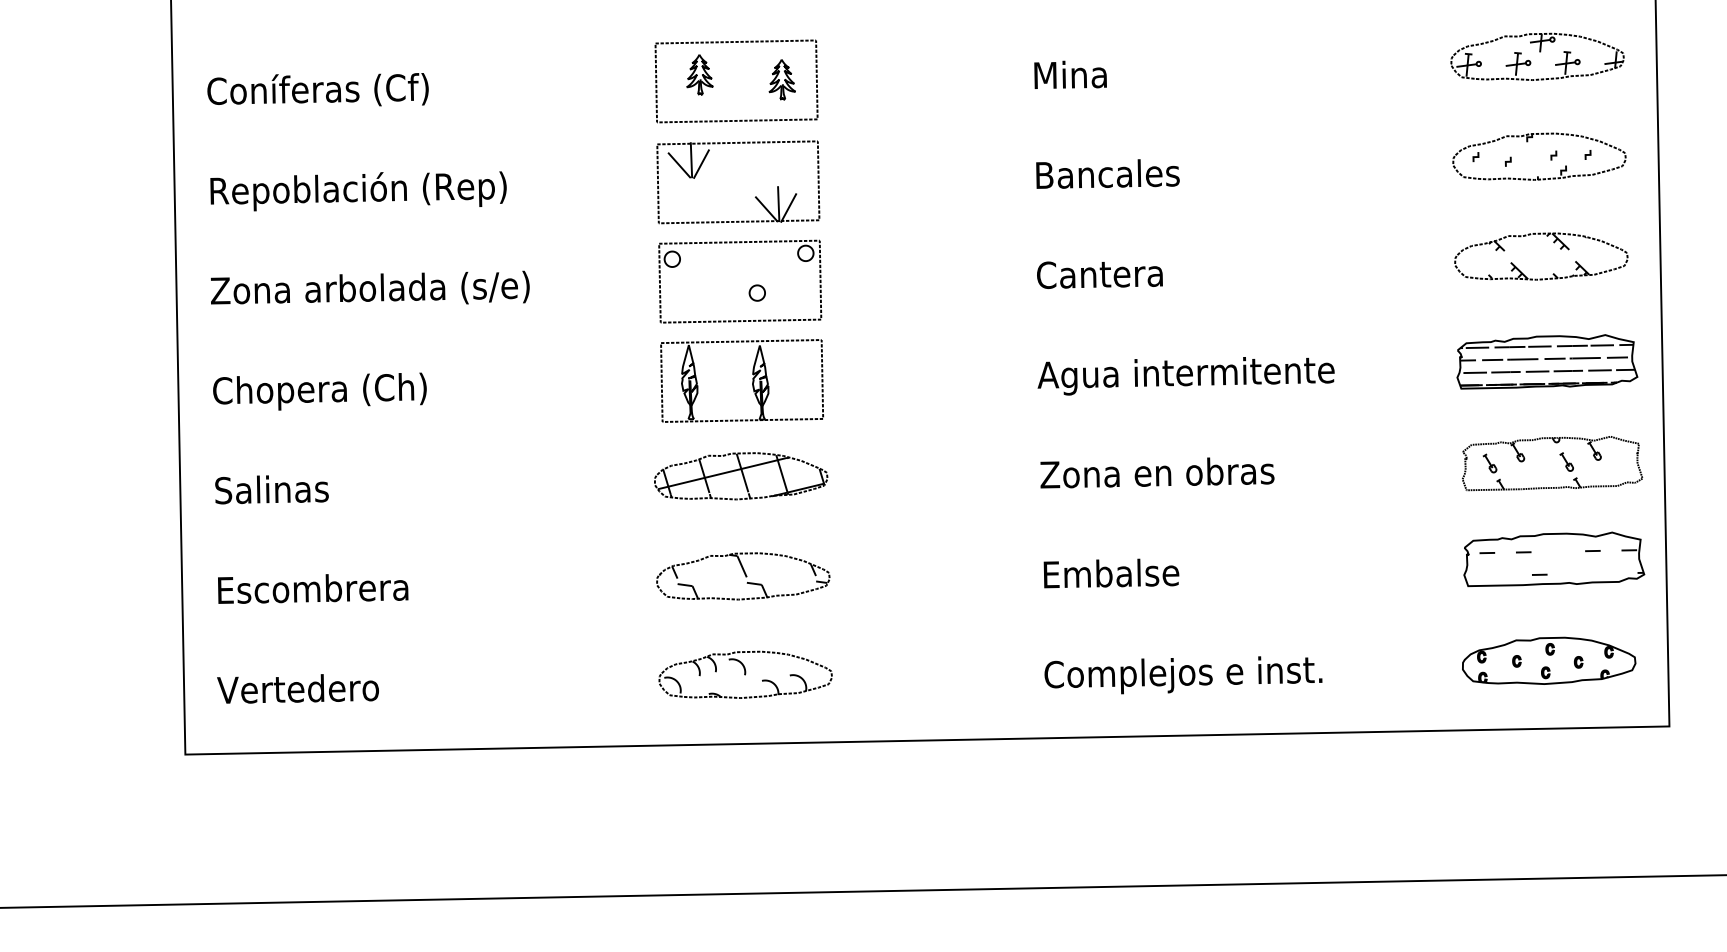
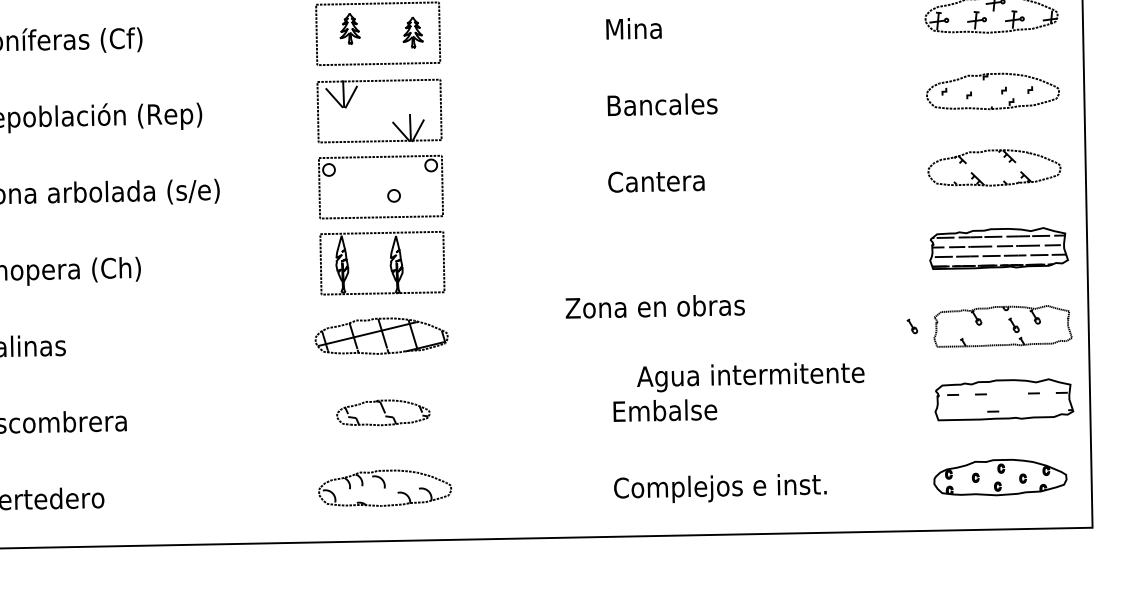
text: (1185, 376) -> (750, 377), moved
part: (1489, 463) -> (911, 326), moved
text: (1157, 472) -> (655, 306), moved
part: (743, 576) -> (383, 412), size x0.7

